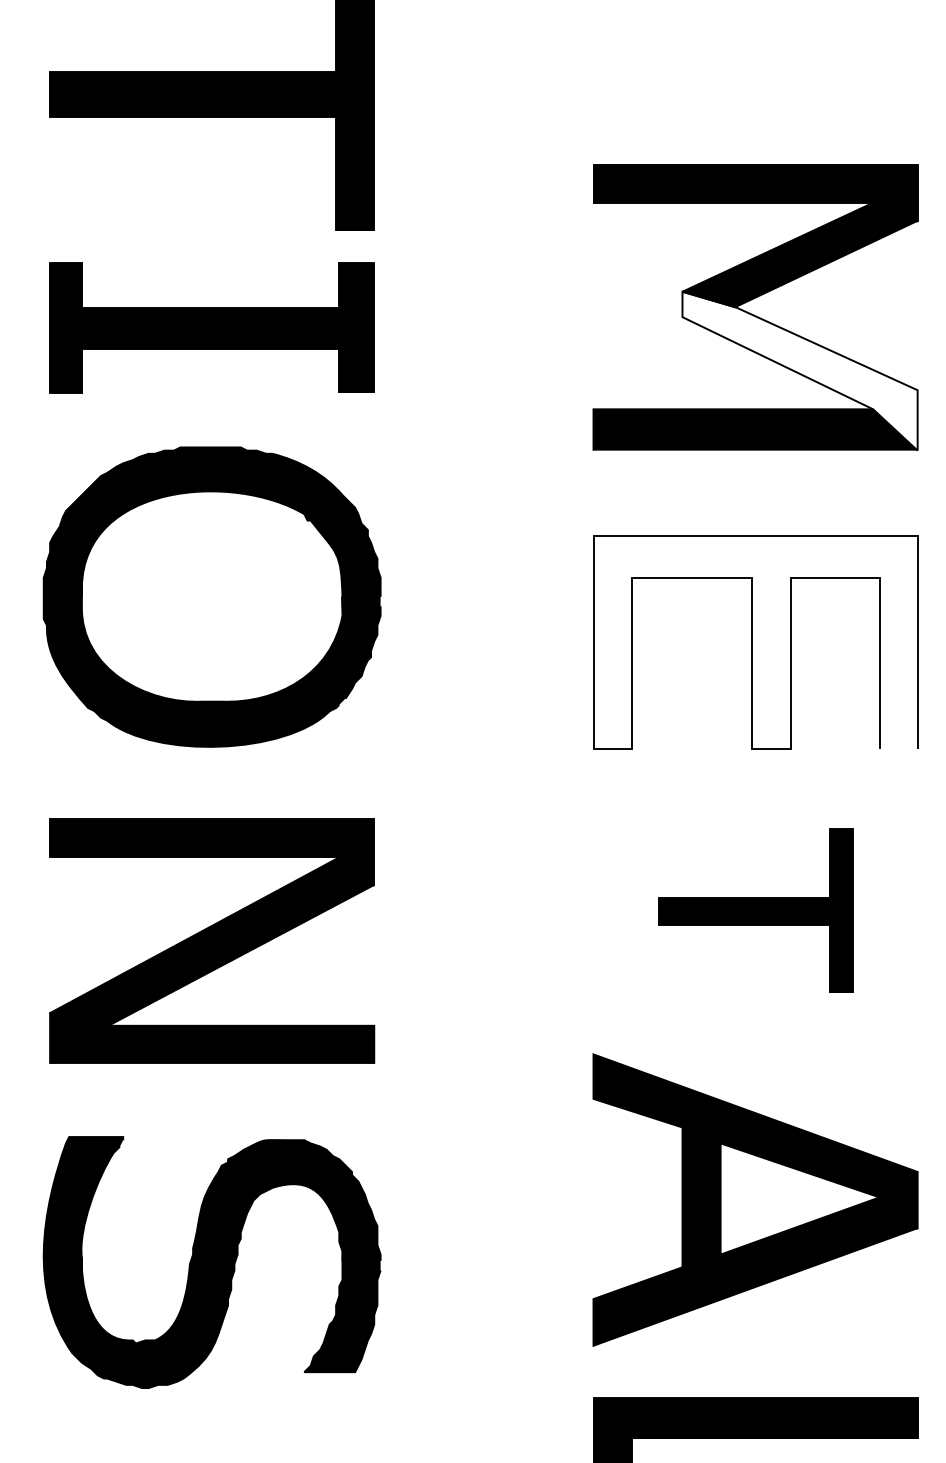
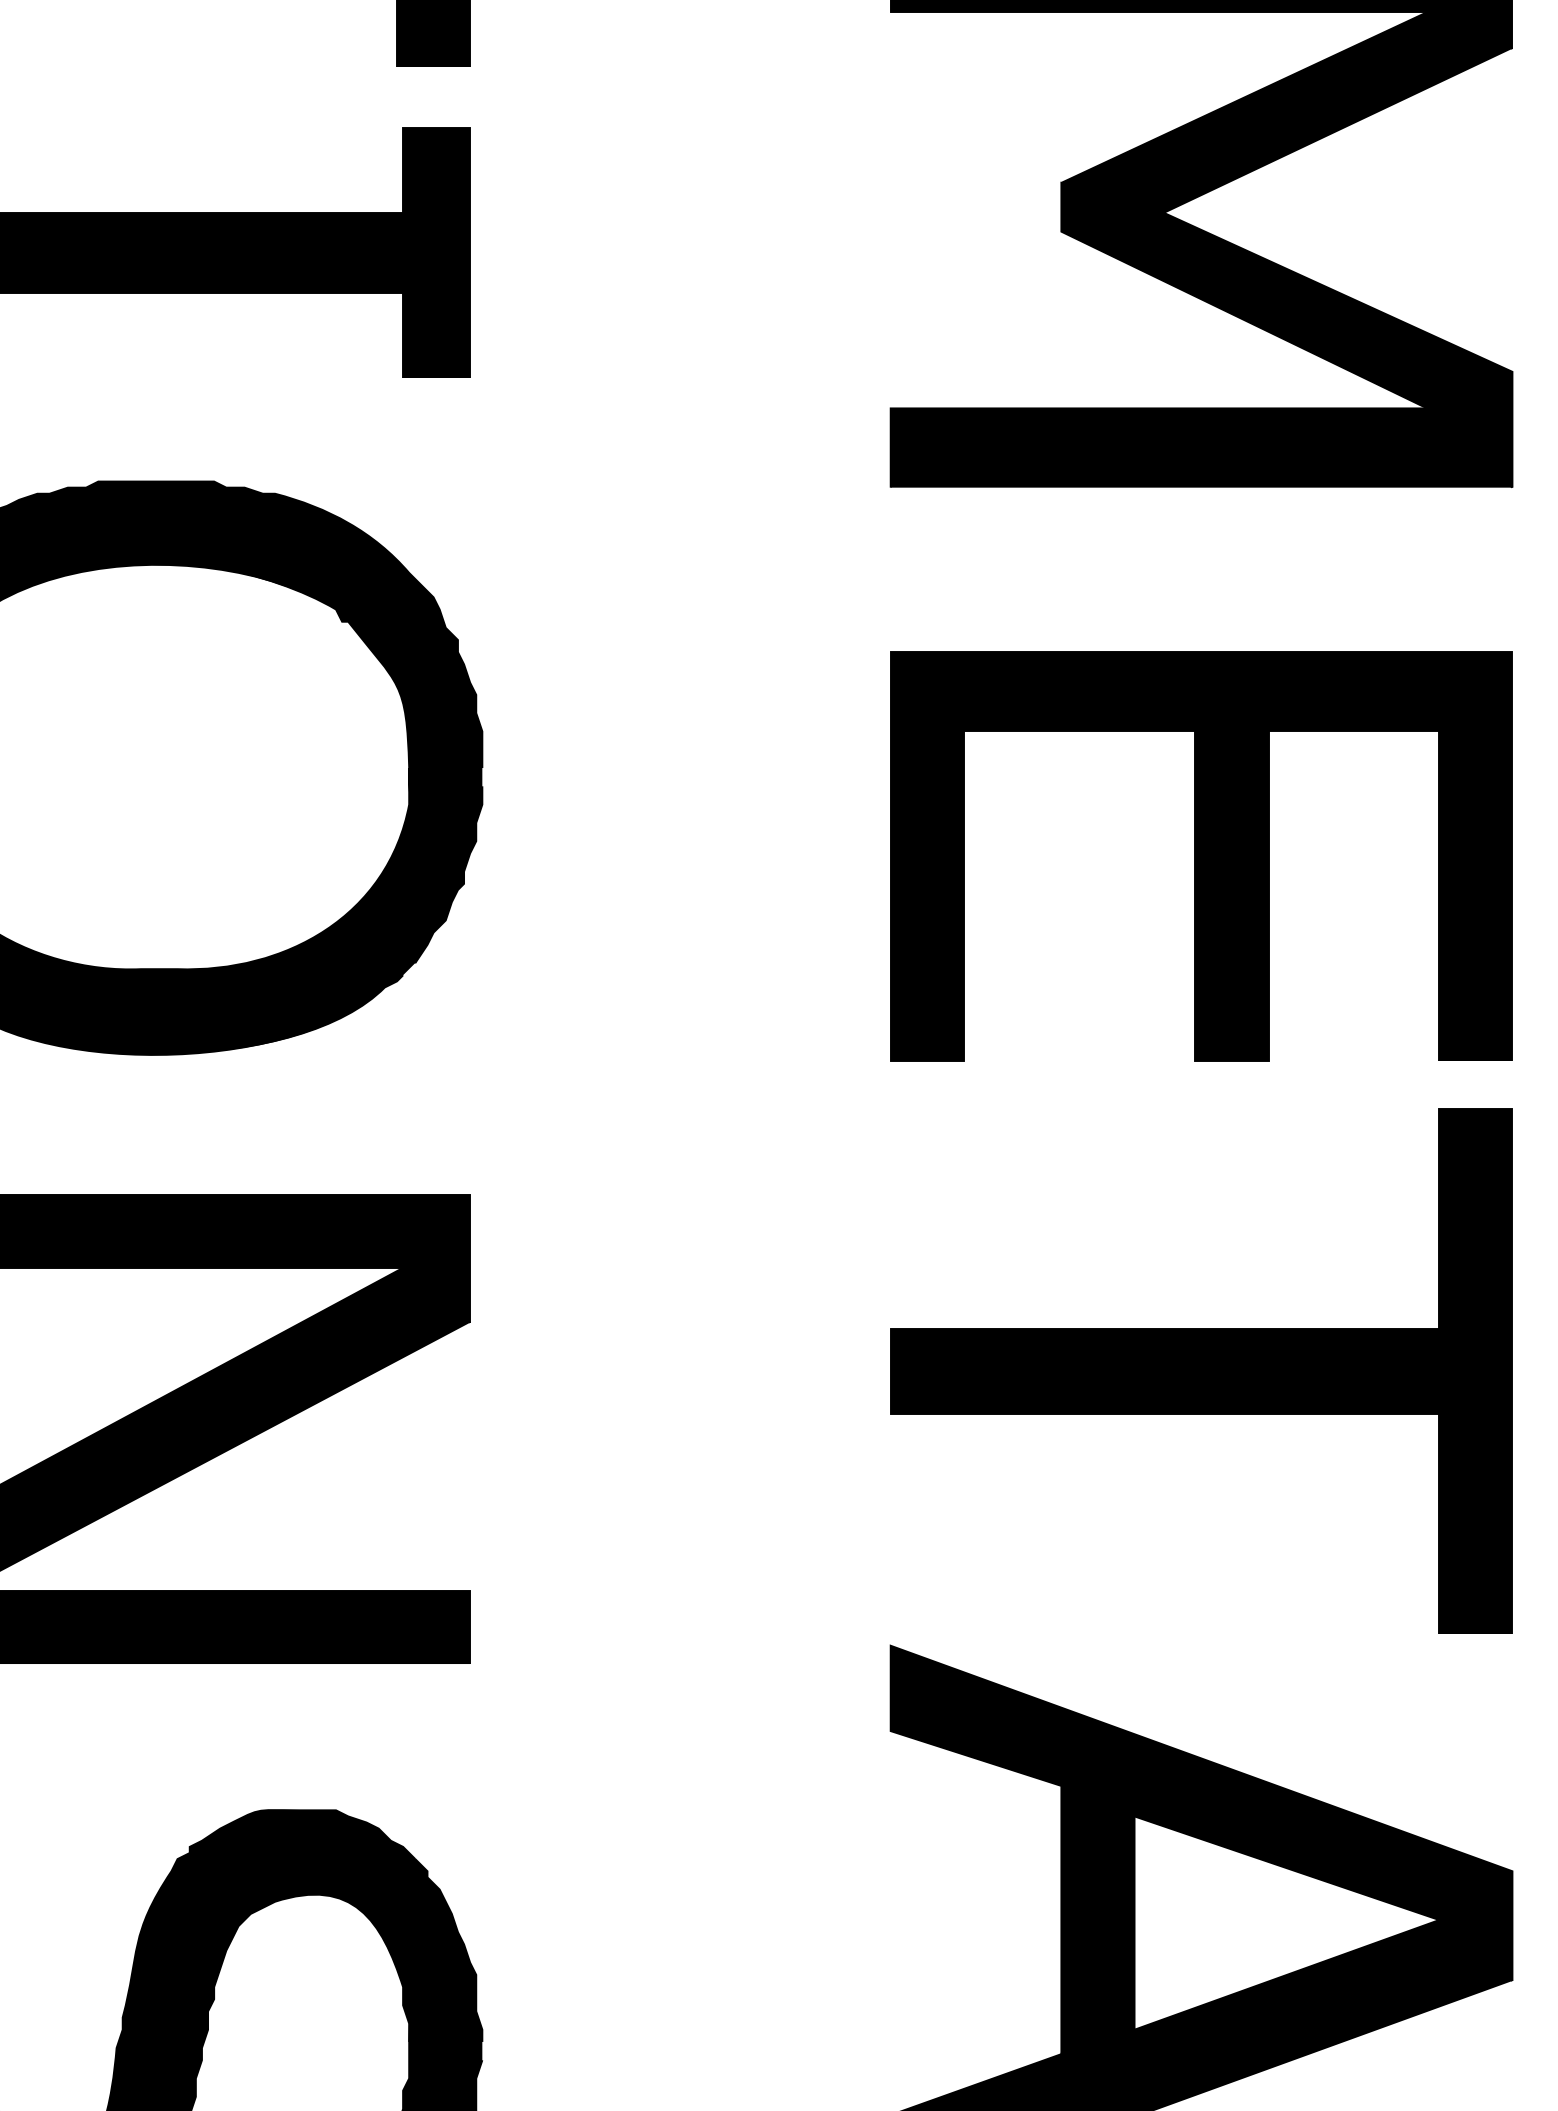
fill: (799, 370) -> (1285, 333), added
fill: (755, 642) -> (1201, 855), added
part: (755, 910) -> (1201, 1369), size x1.67

